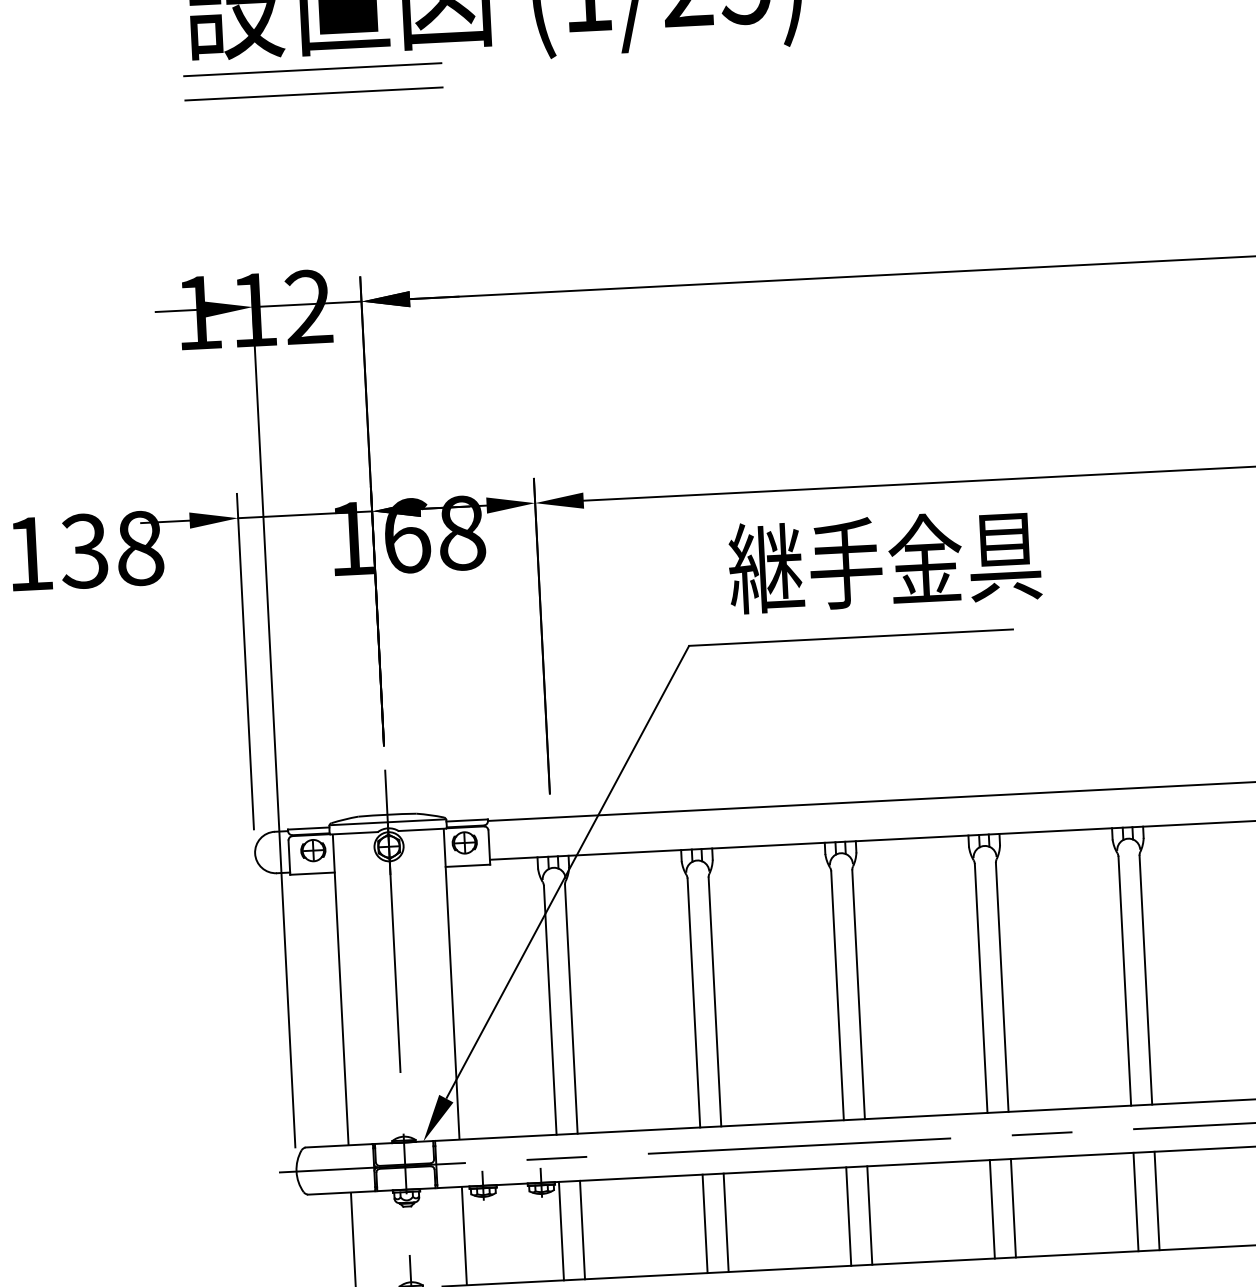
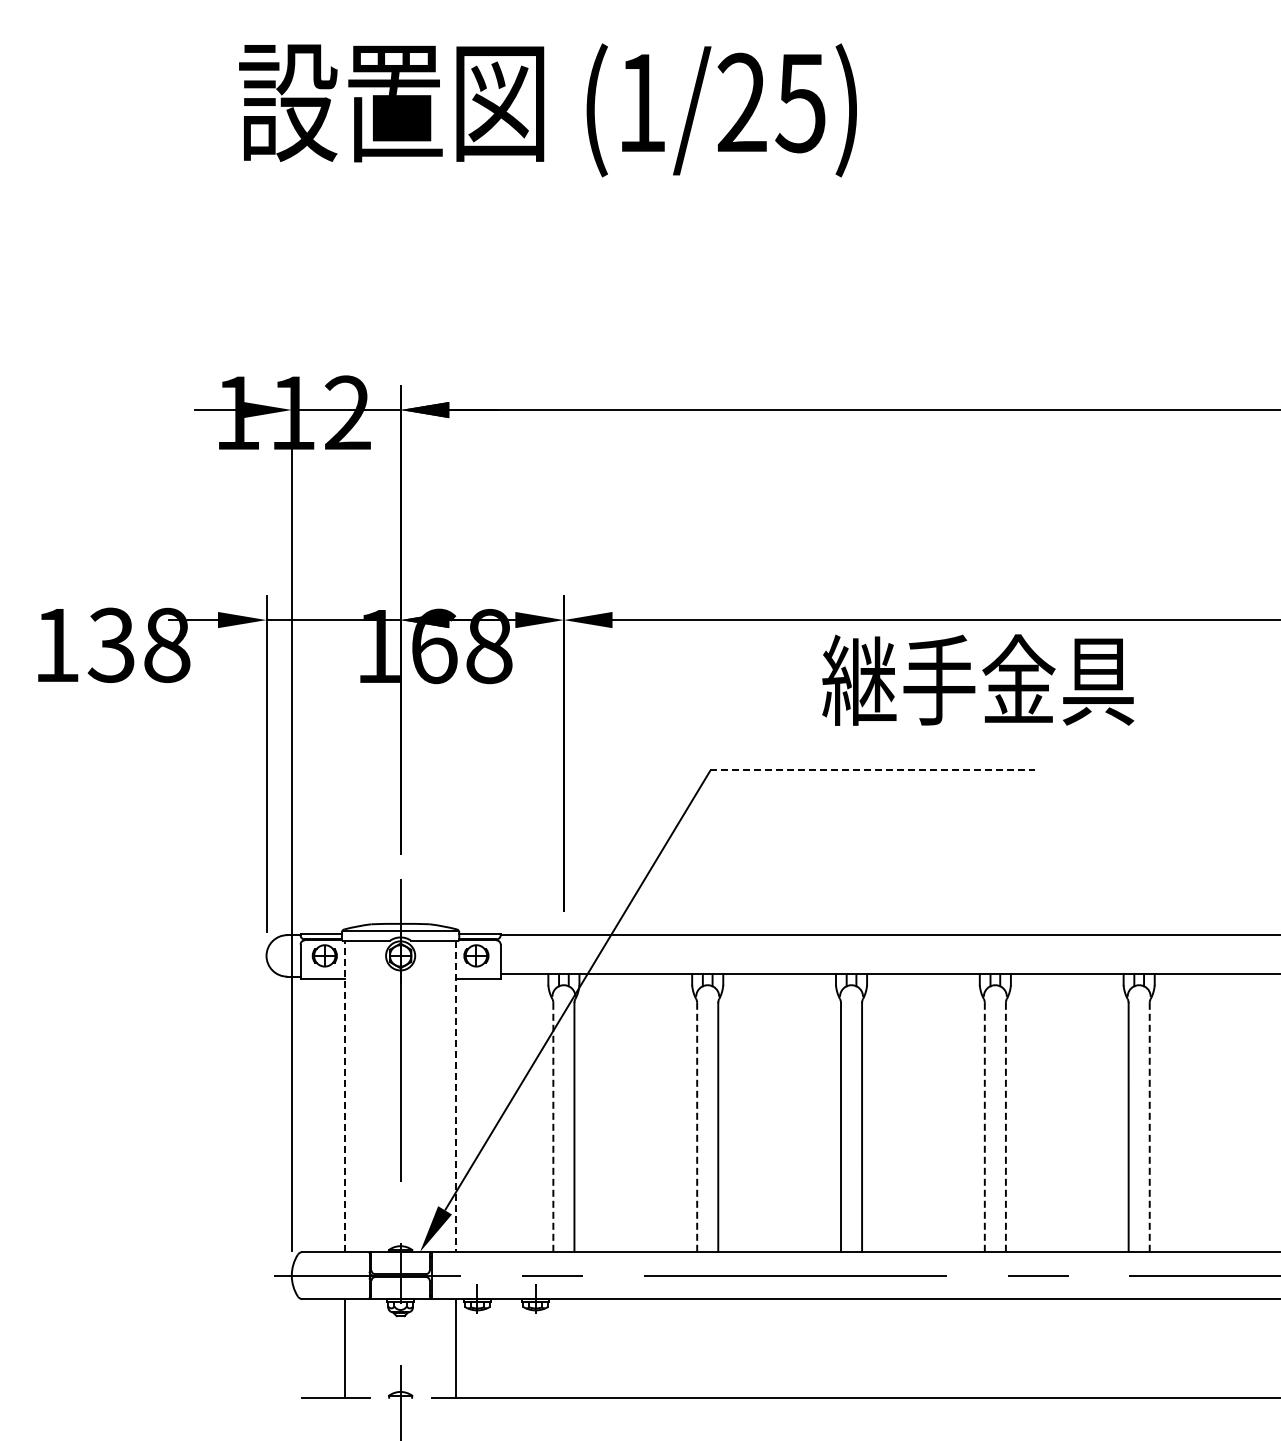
line: (312, 69) -> (363, 175), removed
line: (313, 94) -> (363, 200), removed
text: (885, 560) -> (978, 679), moved
line: (851, 637) -> (873, 770), solid -> dashed
line: (1145, 980) -> (1149, 1127), solid -> dashed
line: (451, 984) -> (456, 1096), solid -> dashed
line: (1001, 987) -> (1005, 1127), solid -> dashed
line: (980, 988) -> (984, 1127), solid -> dashed
line: (341, 989) -> (345, 1096), solid -> dashed
line: (694, 1003) -> (697, 1127), solid -> dashed
line: (550, 1010) -> (553, 1127), solid -> dashed
line: (1156, 1200) -> (1149, 1348), removed
line: (1135, 1202) -> (1128, 1348), removed
line: (1013, 1208) -> (1005, 1348), removed
line: (992, 1209) -> (984, 1348), removed
line: (870, 1215) -> (862, 1348), removed
line: (849, 1216) -> (841, 1348), removed
line: (726, 1222) -> (718, 1348), removed
line: (705, 1223) -> (697, 1348), removed
line: (582, 1230) -> (574, 1348), removed
line: (561, 1231) -> (553, 1348), removed

